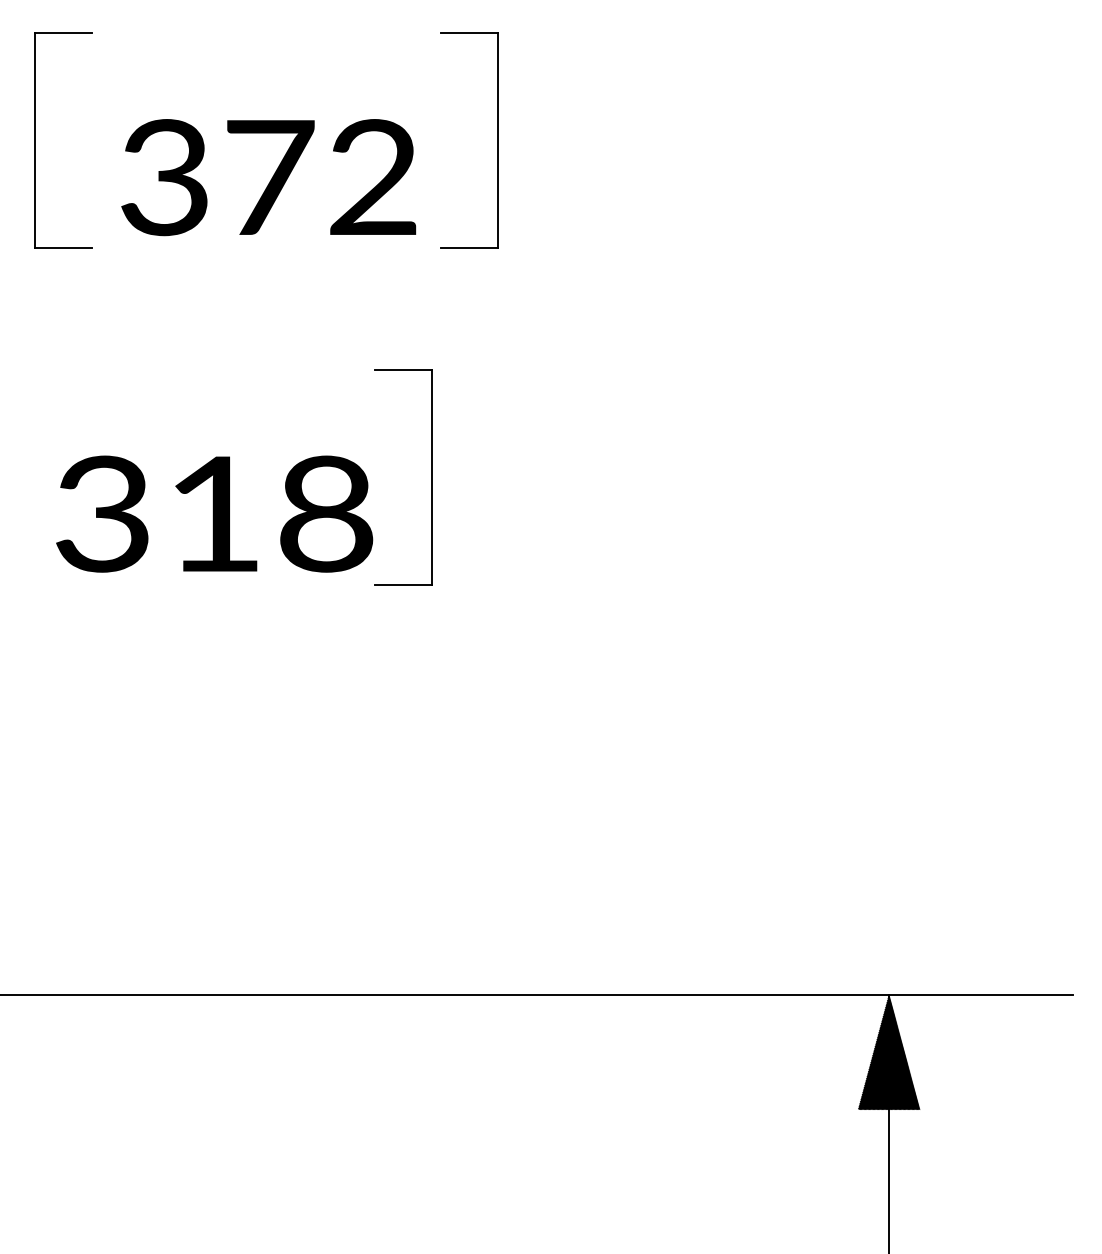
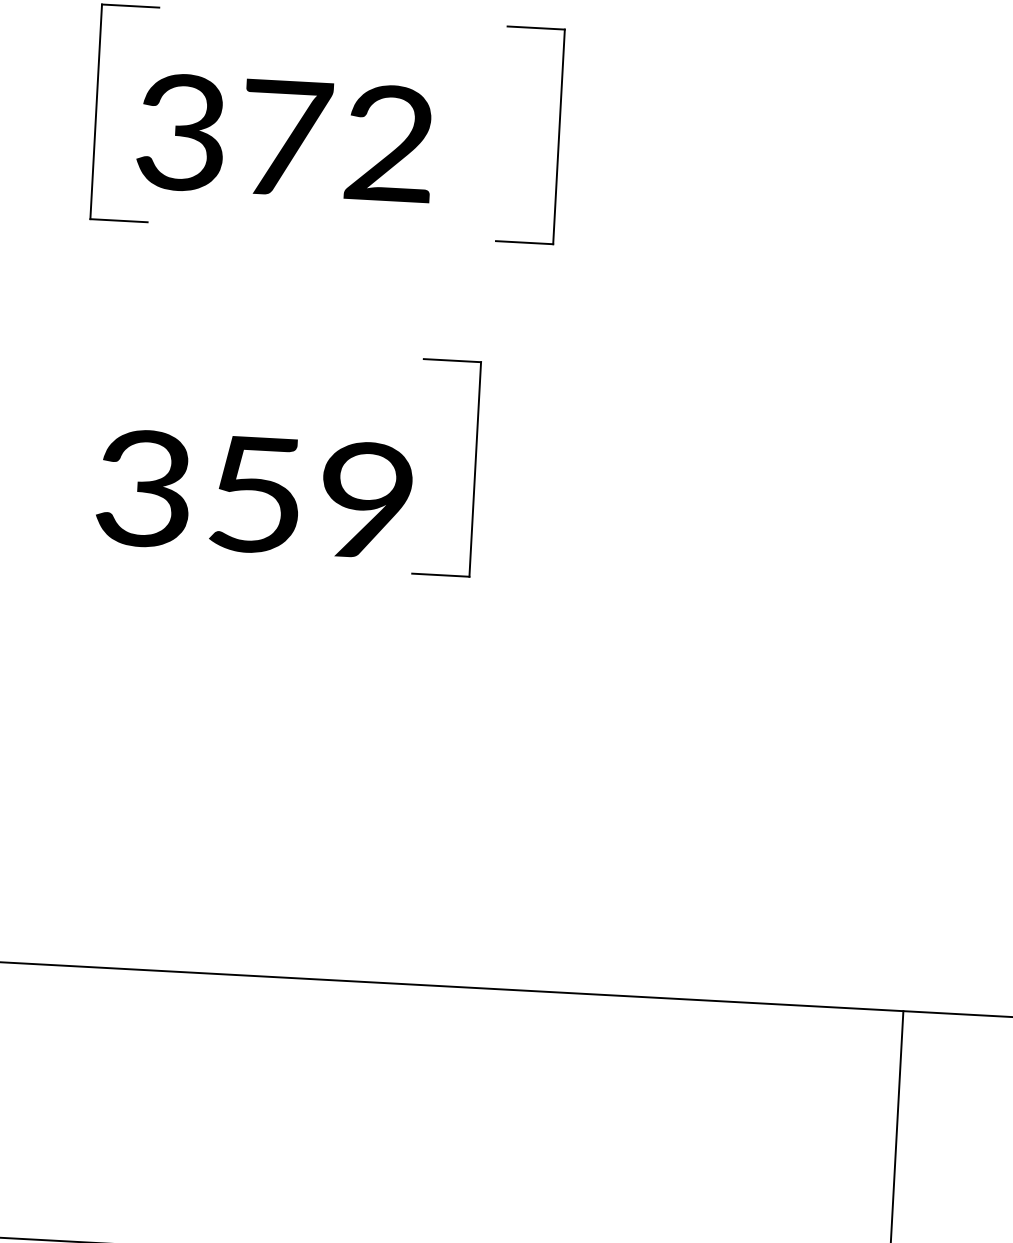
text: (268, 177) -> (284, 138), moved
text: (271, 514) -> (312, 498), 318 -> 359
hatch: (888, 1052) -> (899, 1068), removed

